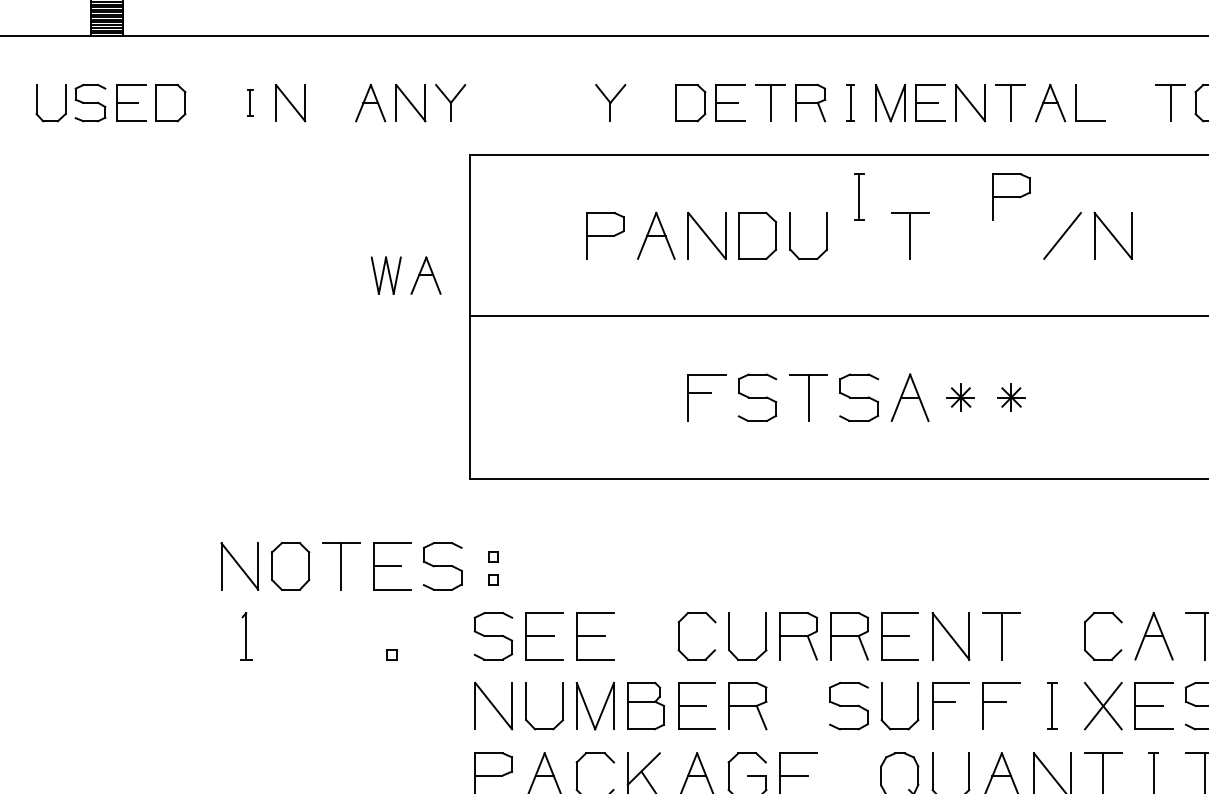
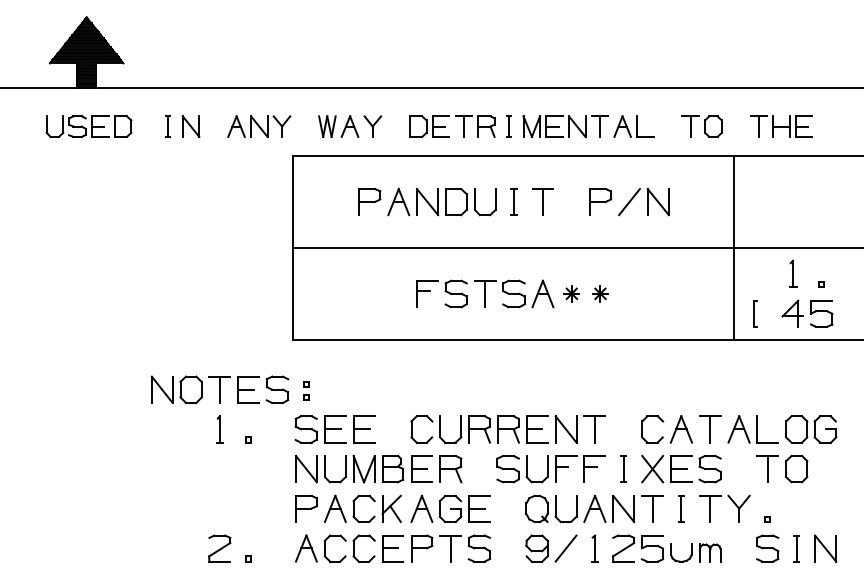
part: (249, 102) -> (167, 126), size x1.43
part: (858, 196) -> (513, 201), moved
part: (1011, 196) -> (600, 201), moved
part: (405, 275) -> (338, 126), moved
part: (245, 636) -> (219, 429), moved

